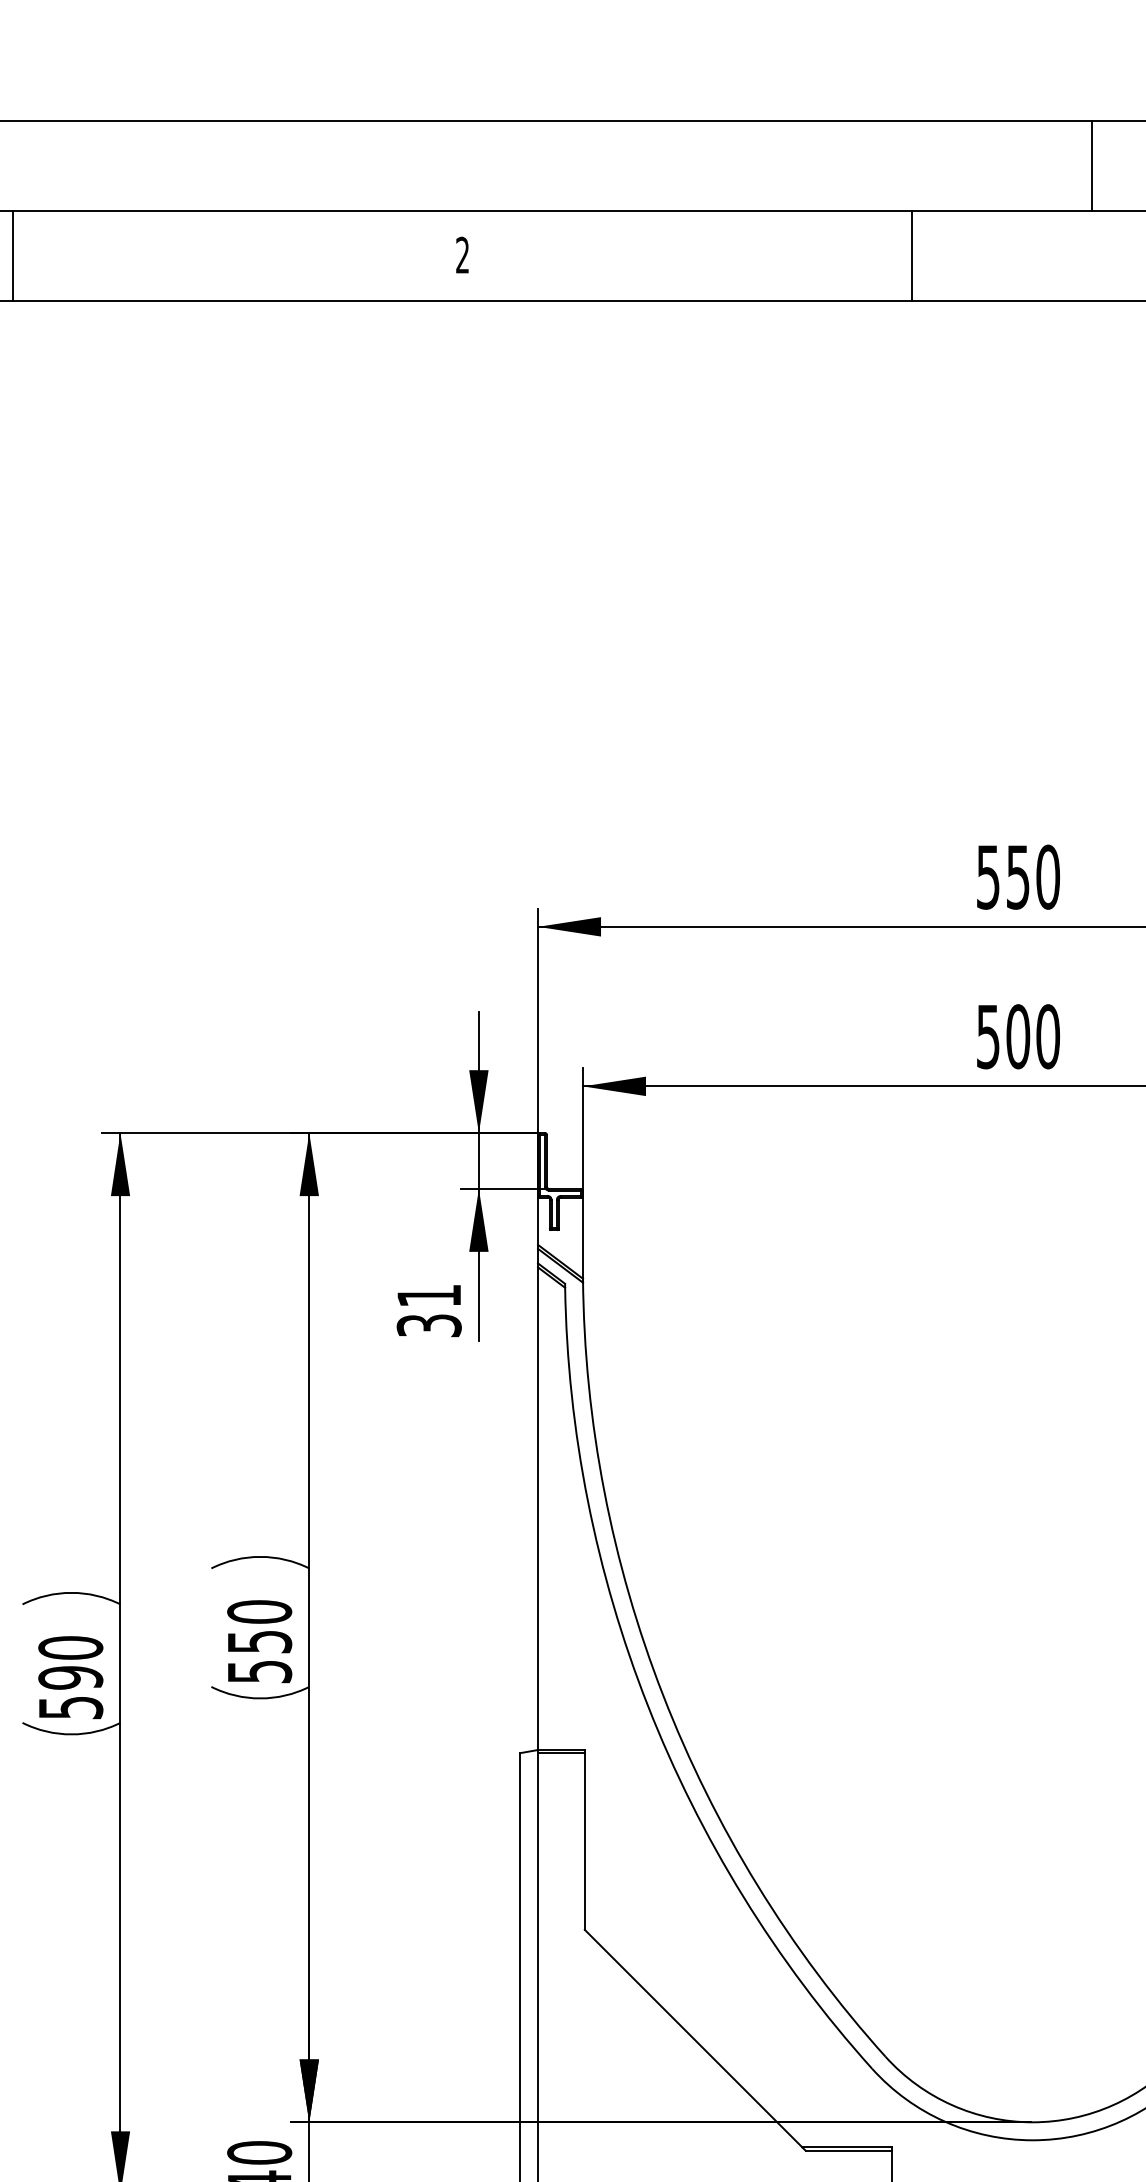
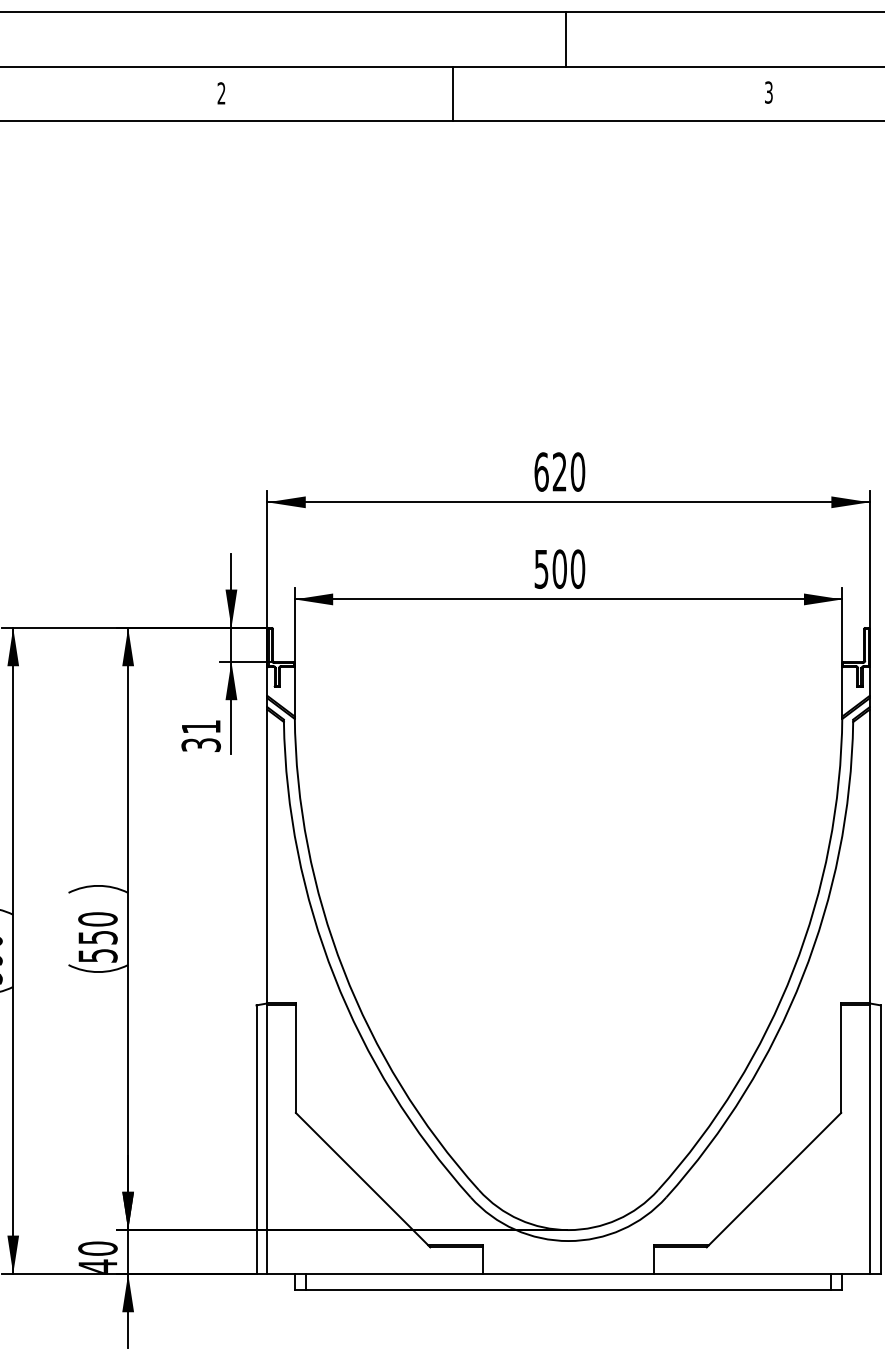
line: (1091, 165) -> (566, 38), moved
line: (911, 255) -> (452, 93), moved
text: (1002, 876) -> (550, 471), 550 -> 620

